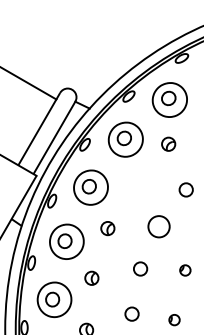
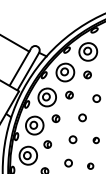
part: (133, 181) -> (69, 94), added
circle: (158, 226) -> (82, 117), size x0.62

